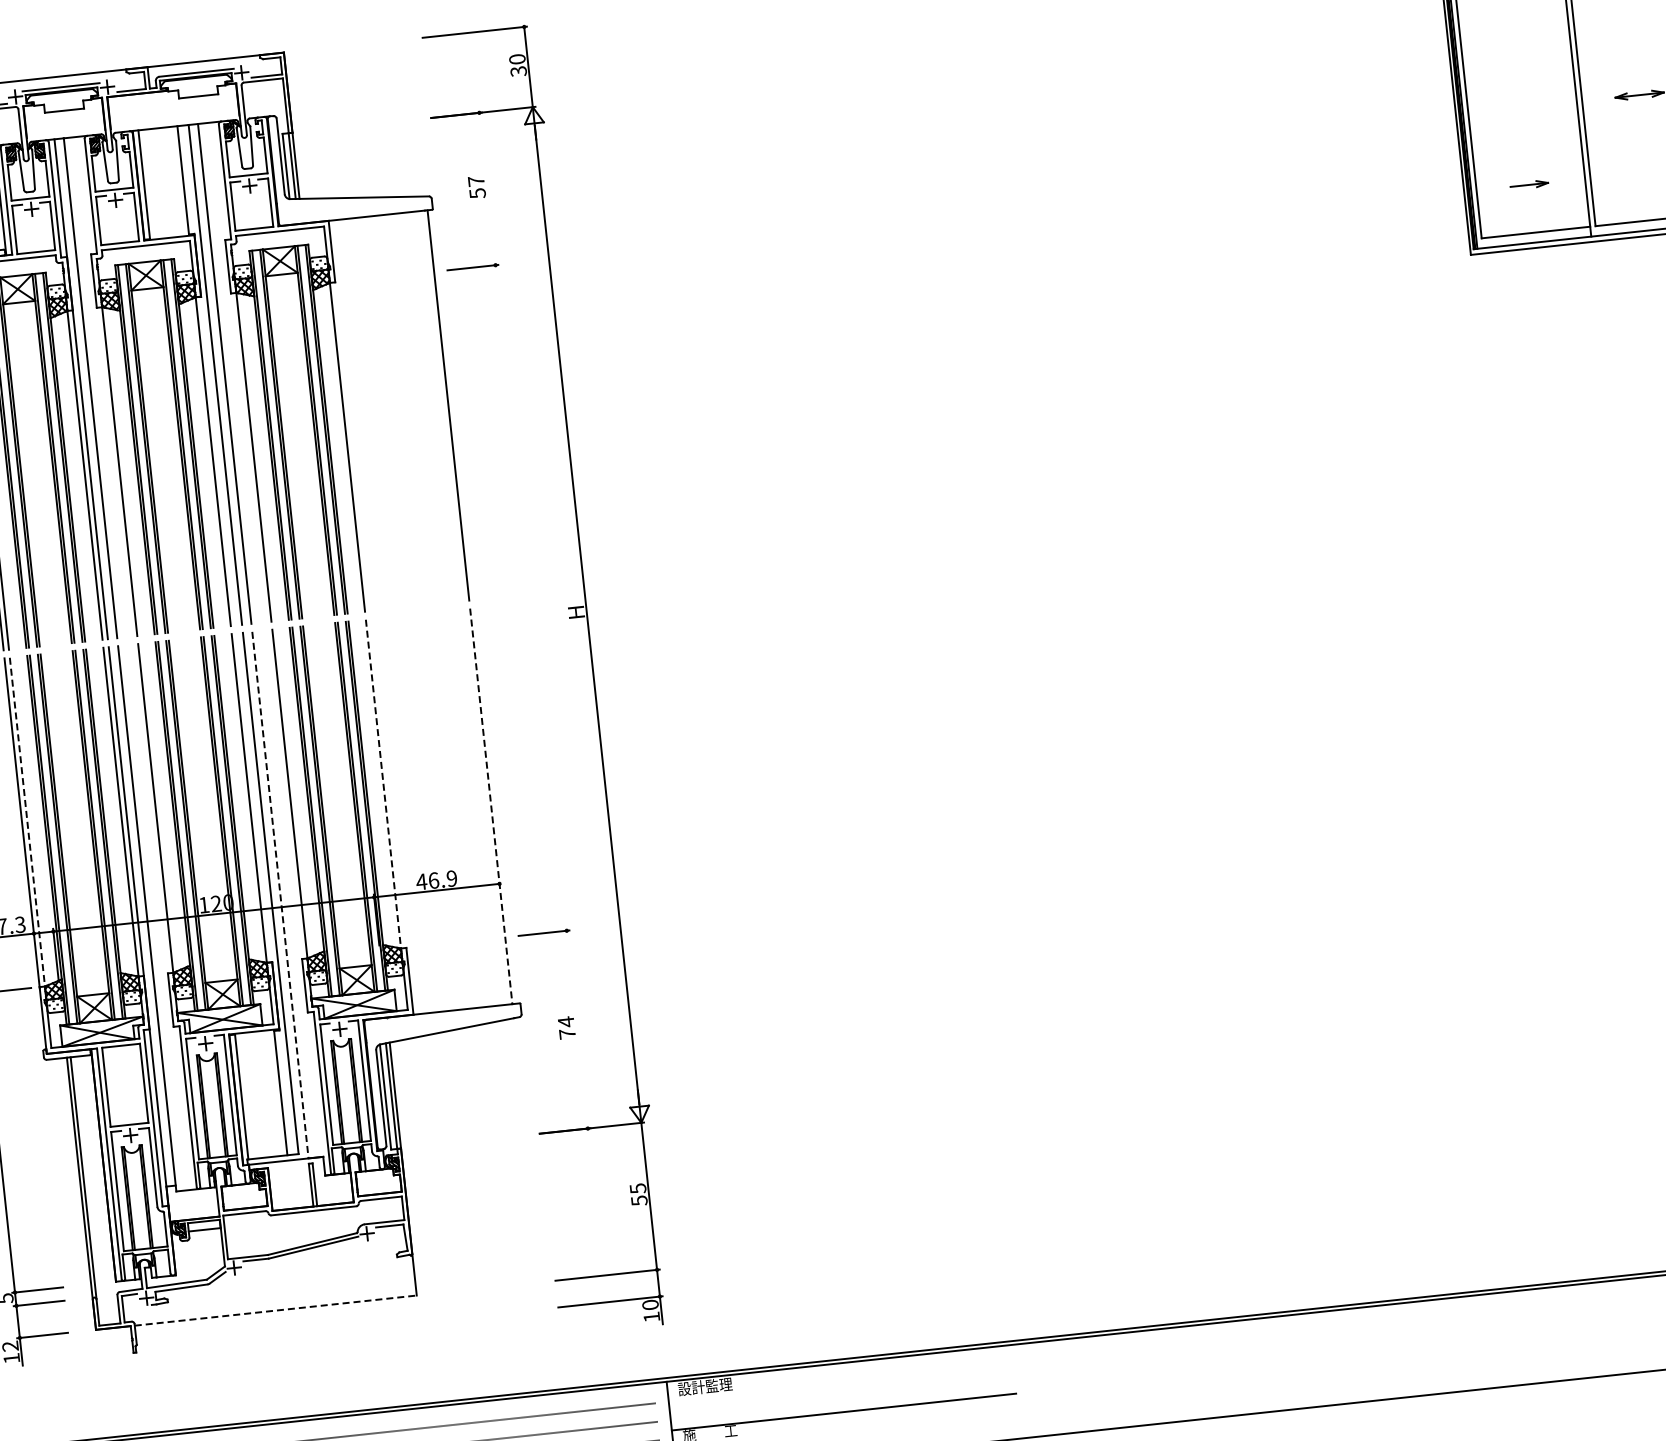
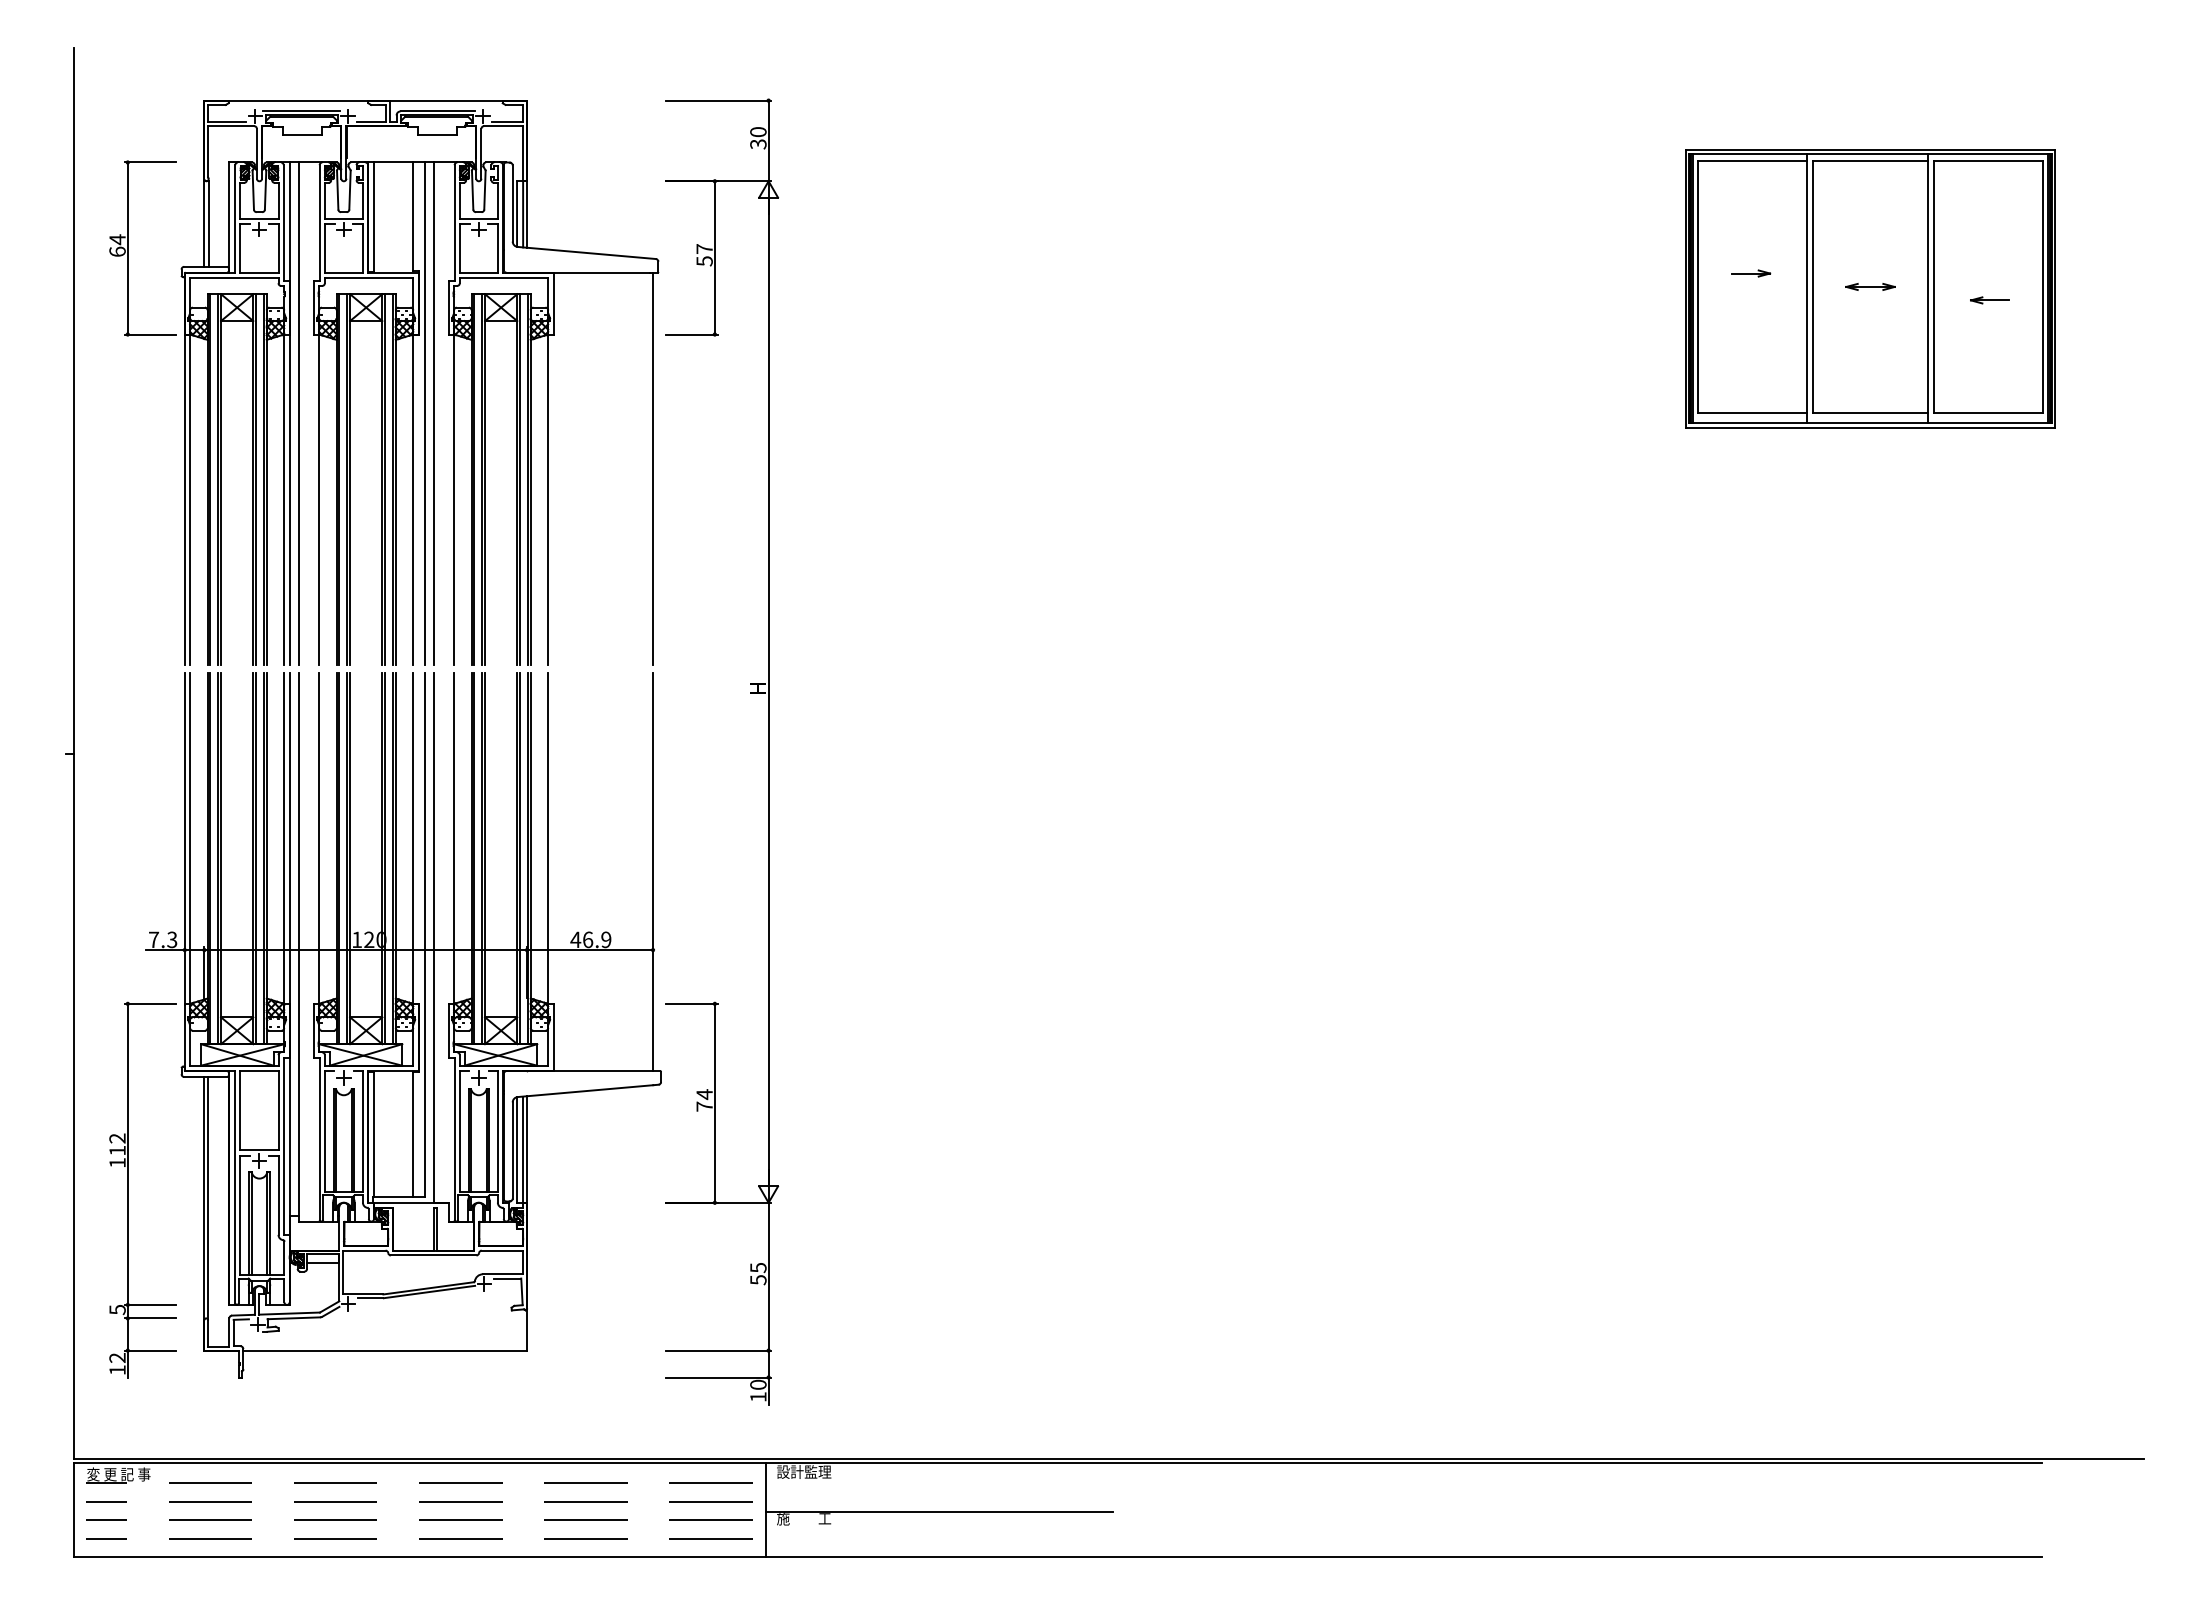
part: (1529, 184) -> (1751, 273), moved
line: (487, 188) -> (714, 257), added
line: (383, 785) -> (548, 839), dashed -> solid
line: (491, 806) -> (653, 872), dashed -> solid
line: (27, 823) -> (190, 839), dashed -> solid
line: (280, 895) -> (433, 938), dashed -> solid
line: (576, 1028) -> (714, 1102), added
line: (276, 1310) -> (385, 1350), dashed -> solid

